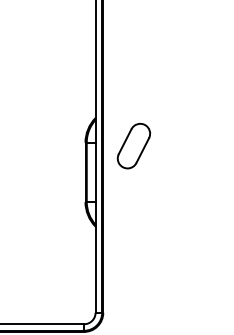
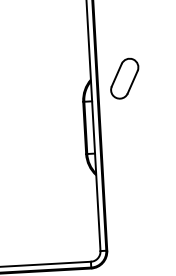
part: (133, 146) -> (124, 79), moved

